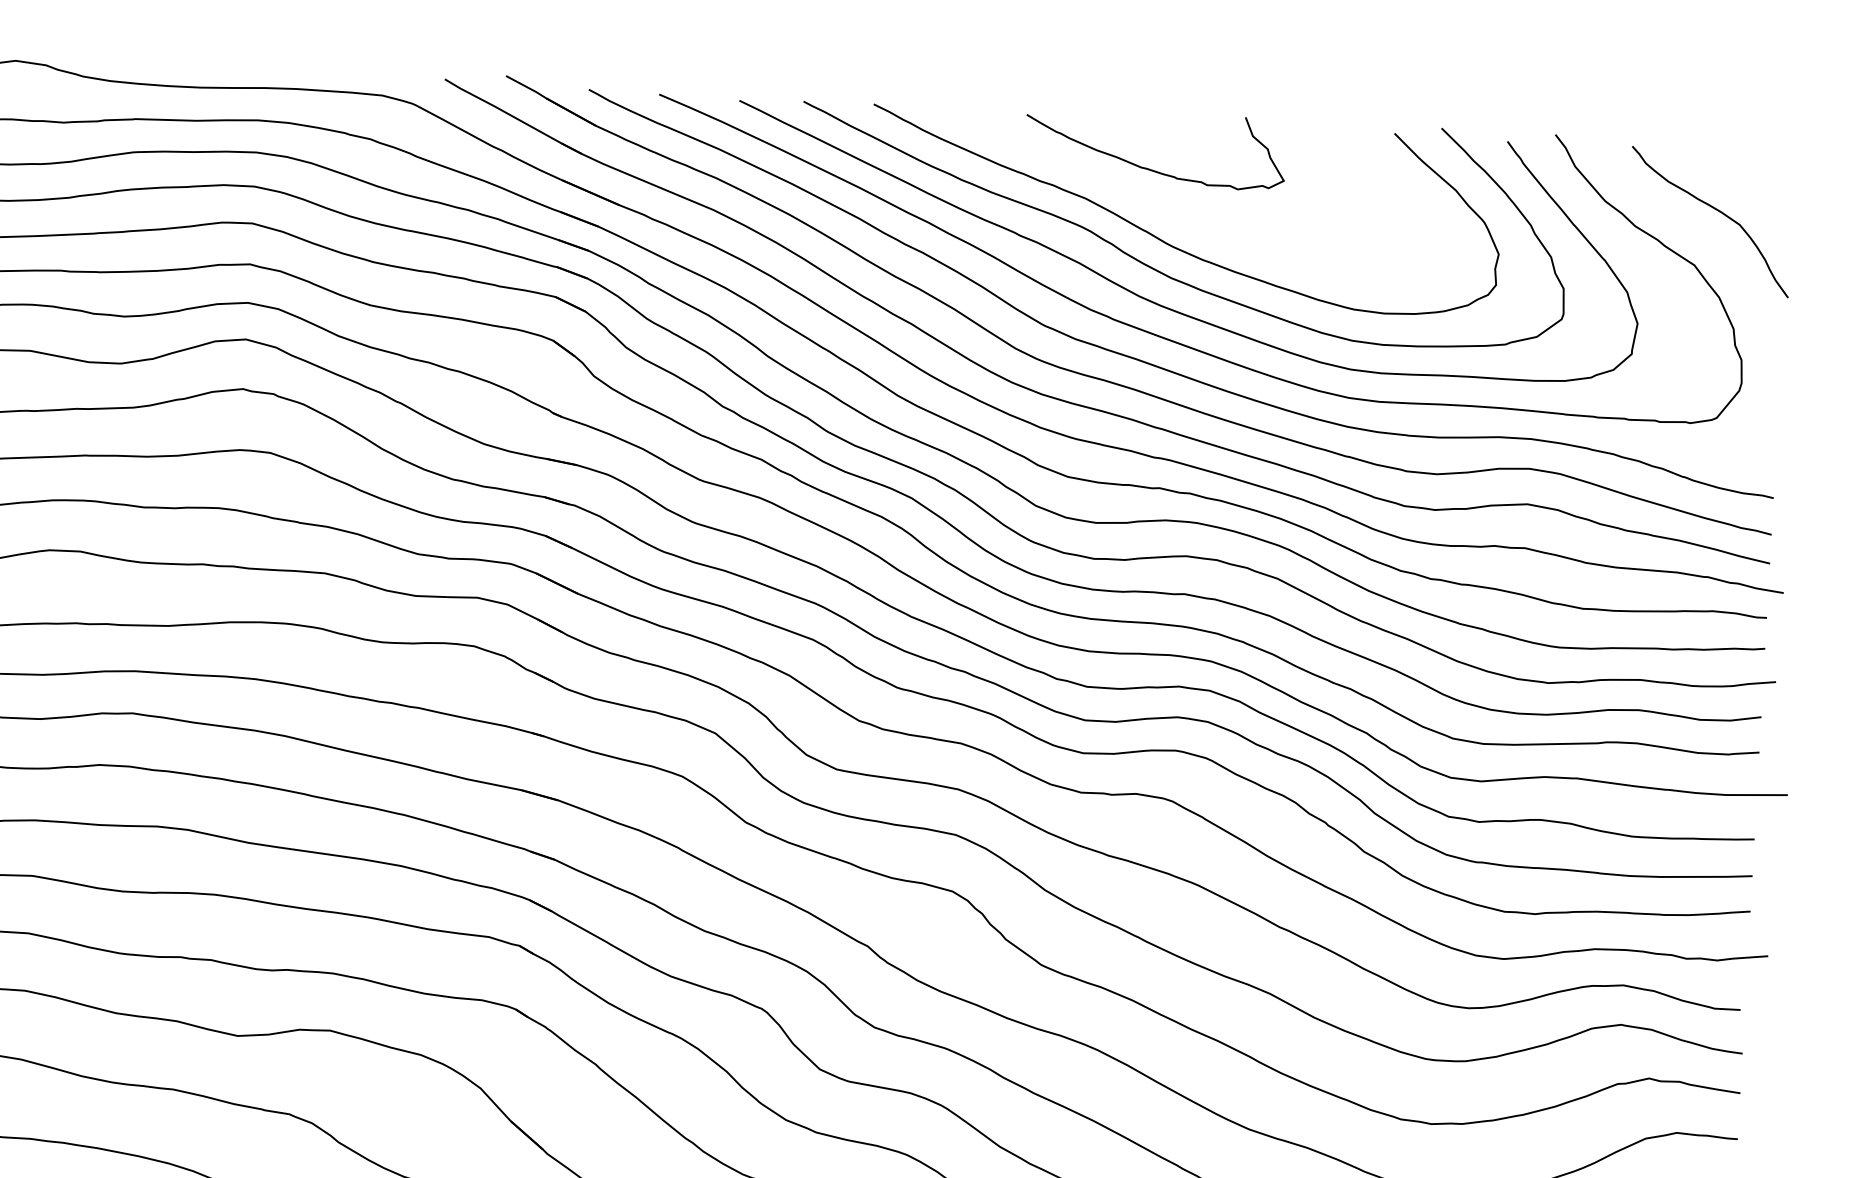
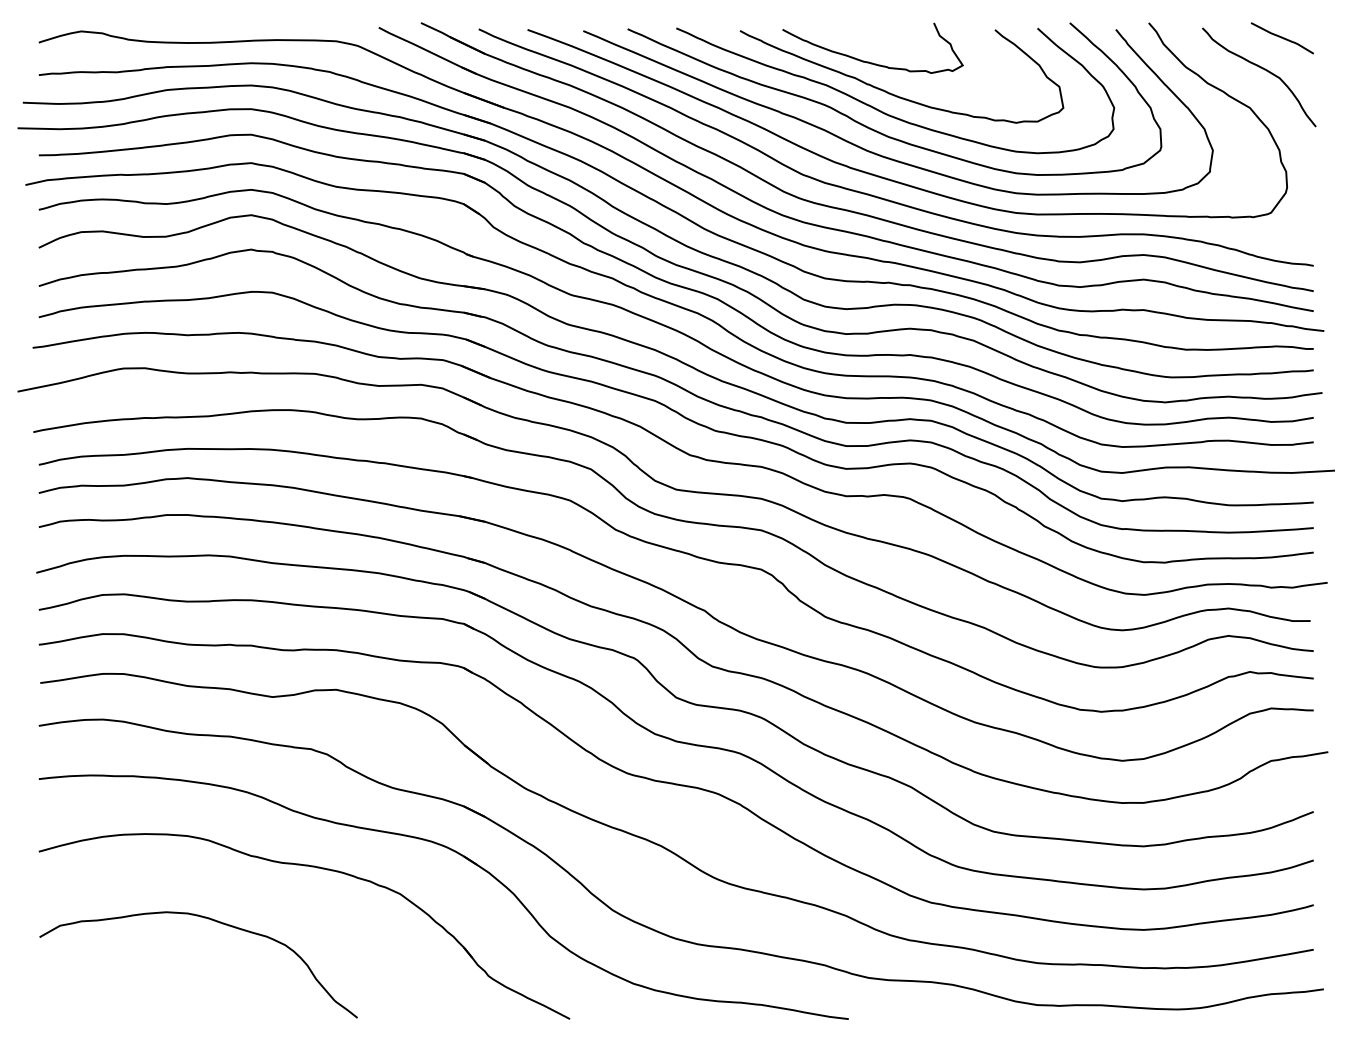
curve: (1745, 167) -> (1281, 38), added
curve: (1184, 217) -> (895, 94), added

